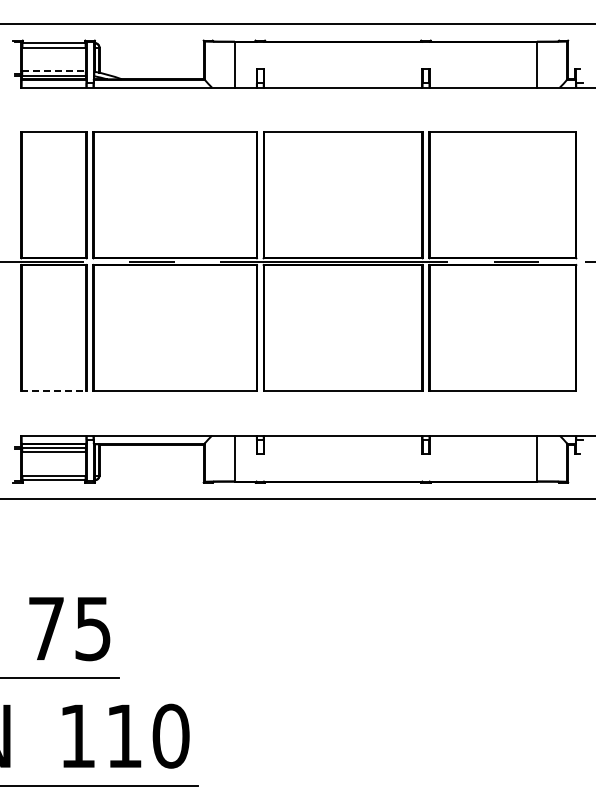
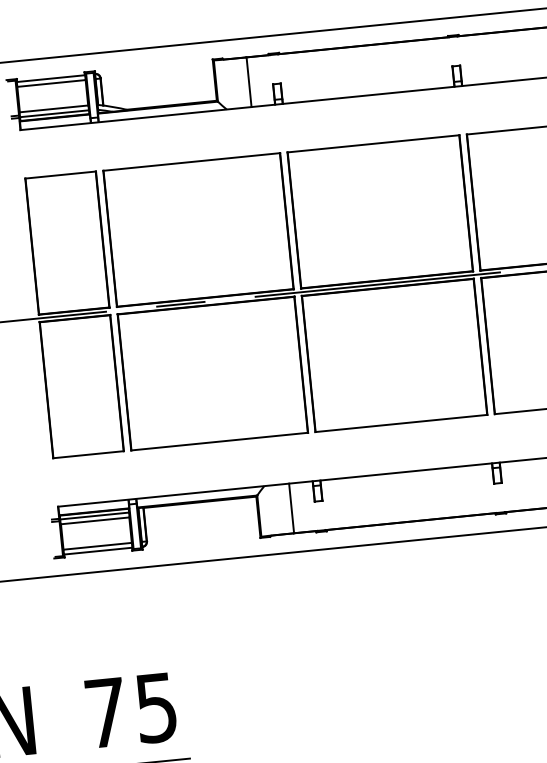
line: (54, 71) -> (54, 109), dashed -> solid
line: (54, 390) -> (88, 454), dashed -> solid

